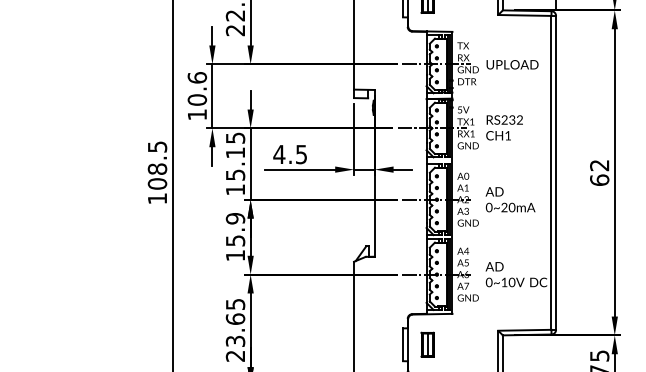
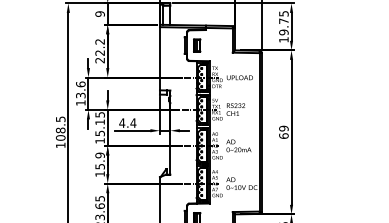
text: (196, 99) -> (80, 95), 10.6 -> 13.6
text: (301, 153) -> (133, 122), 4.5 -> 4.4
text: (598, 165) -> (283, 128), 62 -> 69

